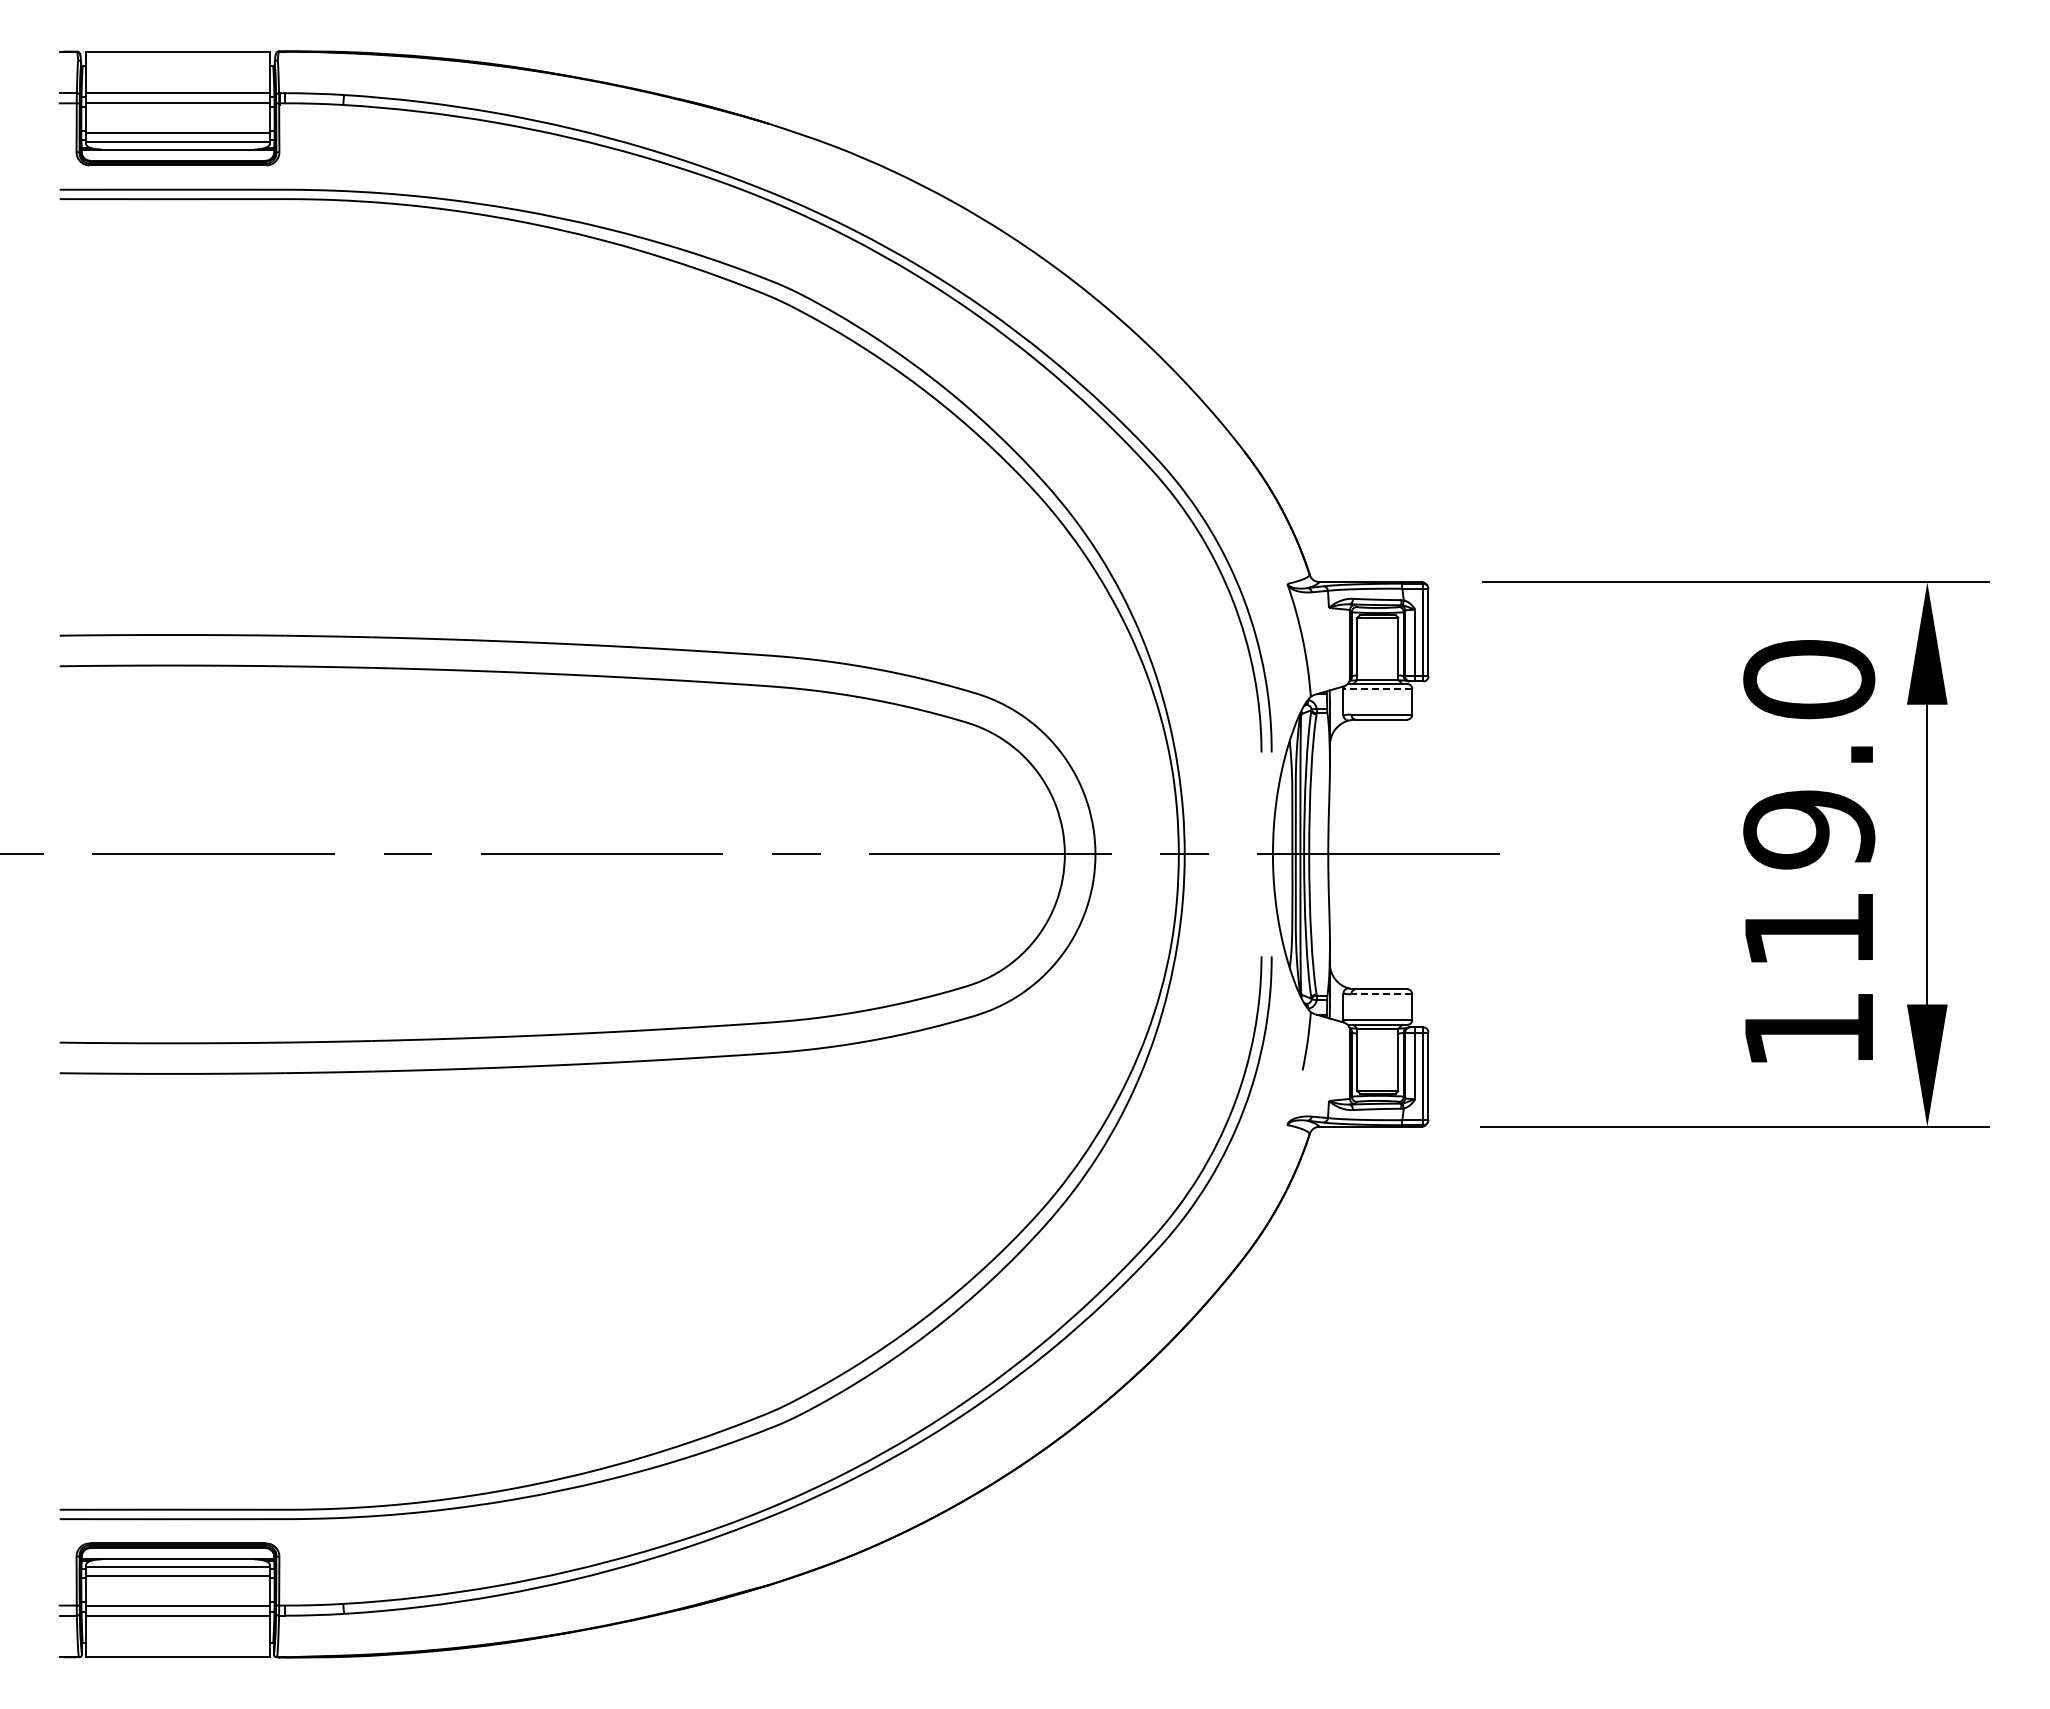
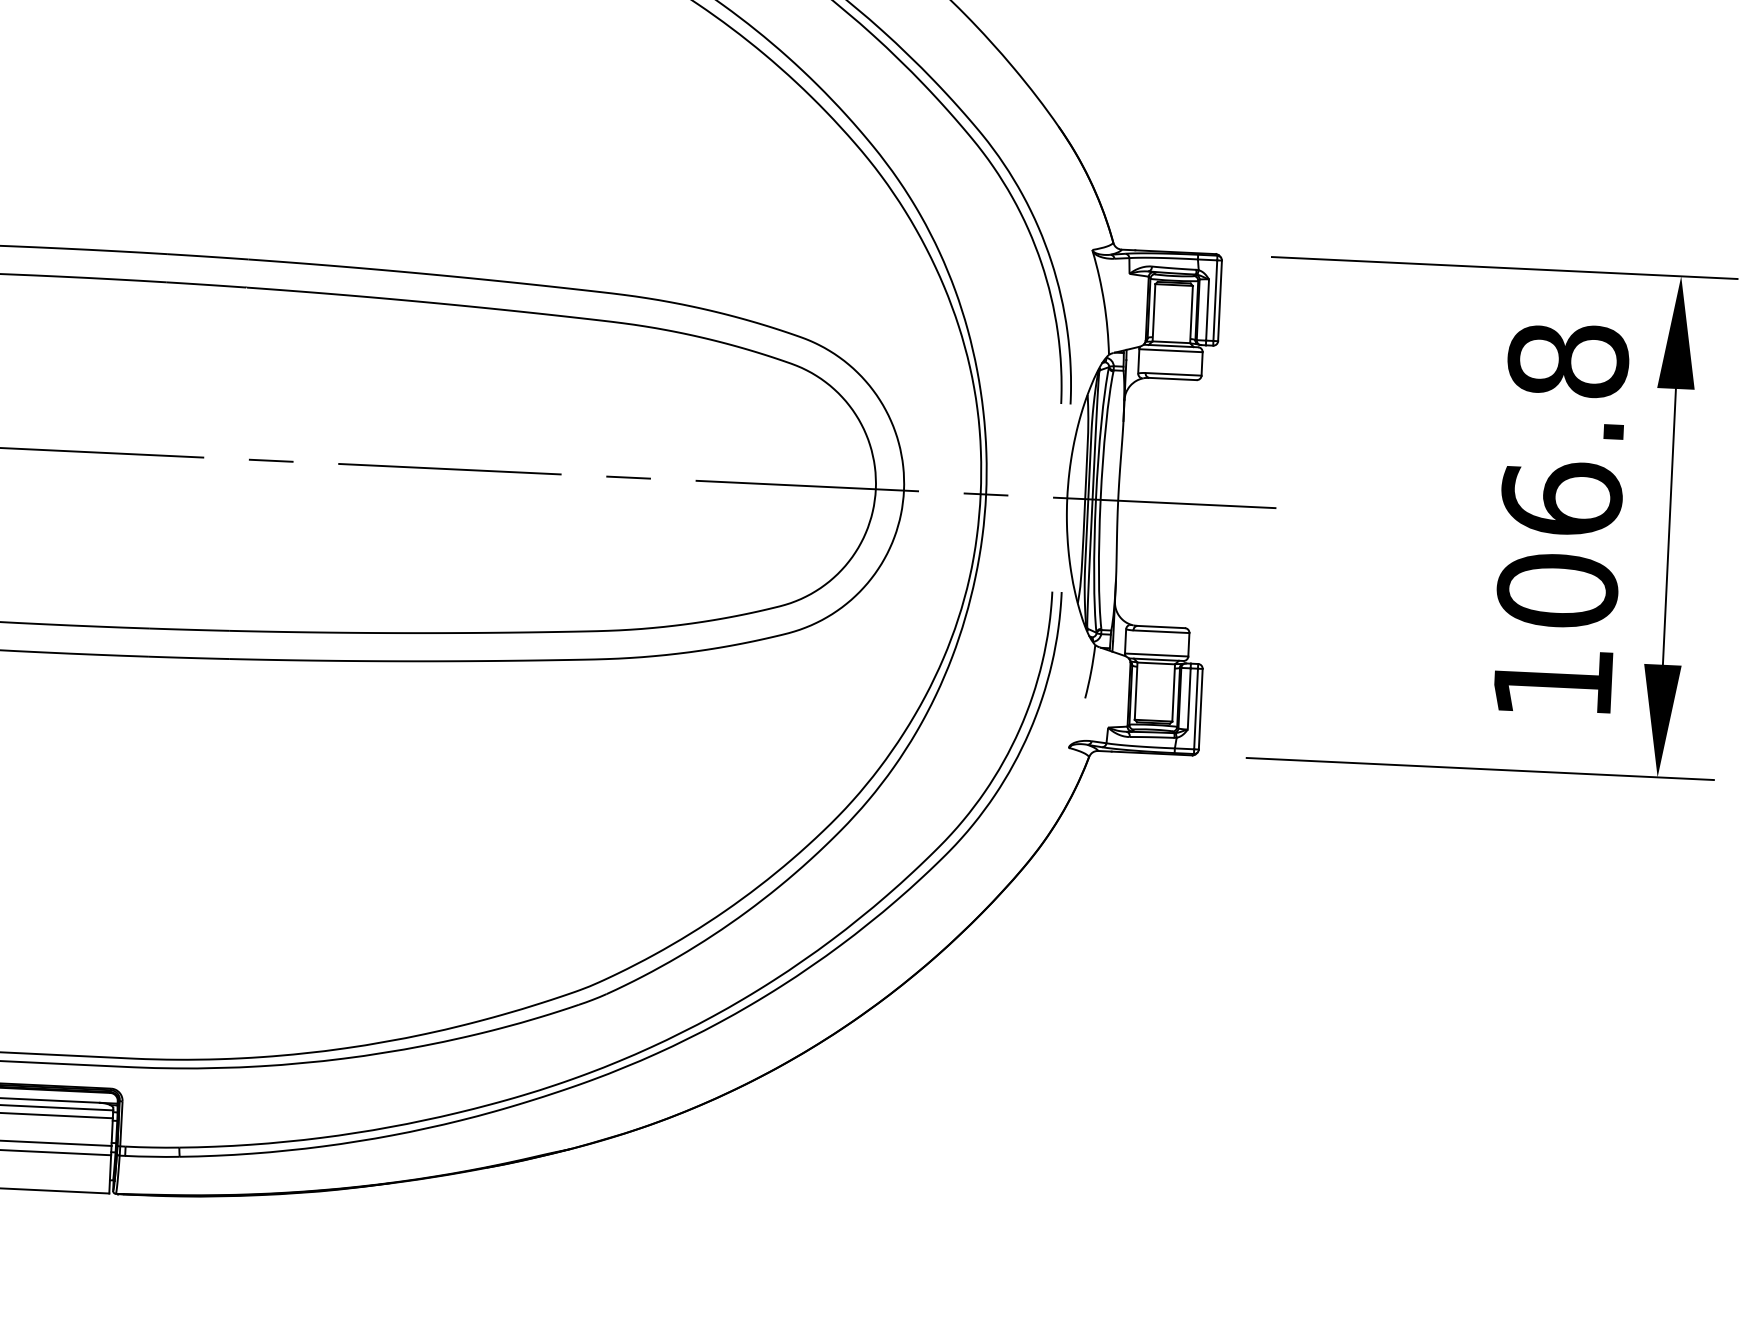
line: (1377, 689) -> (1170, 351), dashed -> solid
text: (1809, 804) -> (1563, 475), 119.0 -> 106.8
line: (1381, 994) -> (1161, 631), dashed -> solid

